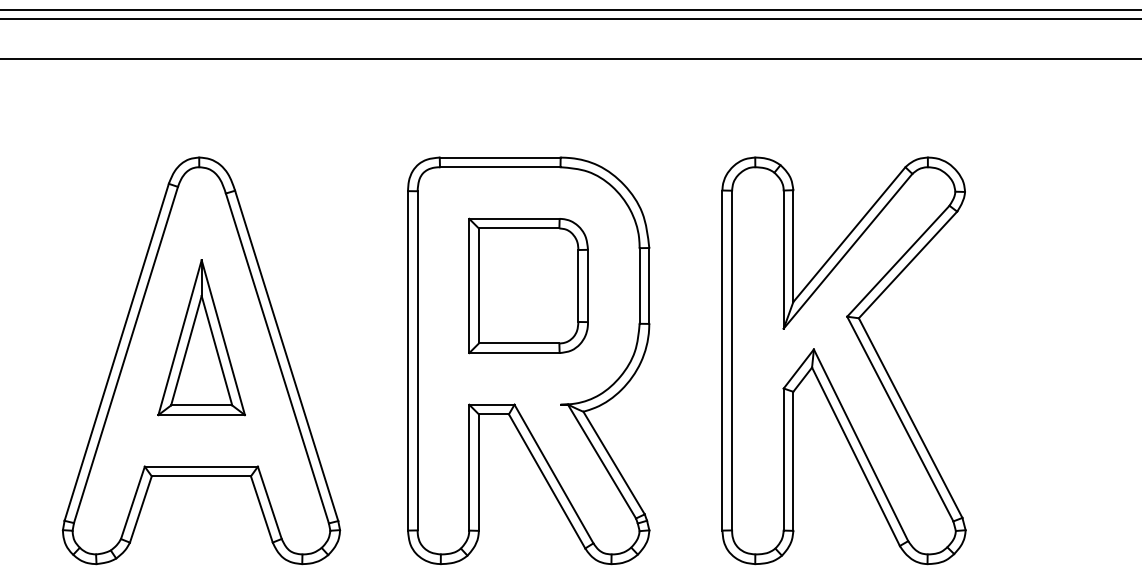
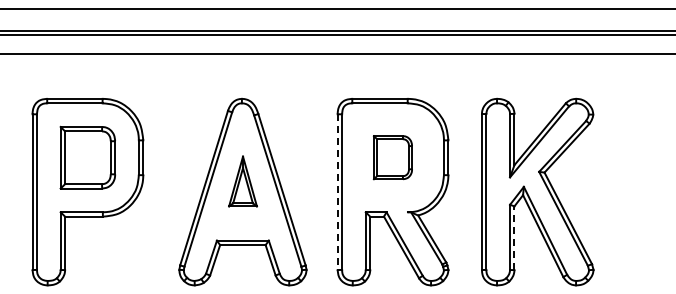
part: (527, 285) -> (392, 157), size x0.7
part: (200, 337) -> (242, 181), size x0.7
line: (407, 361) -> (337, 192), solid -> dashed
line: (793, 461) -> (514, 238), solid -> dashed

